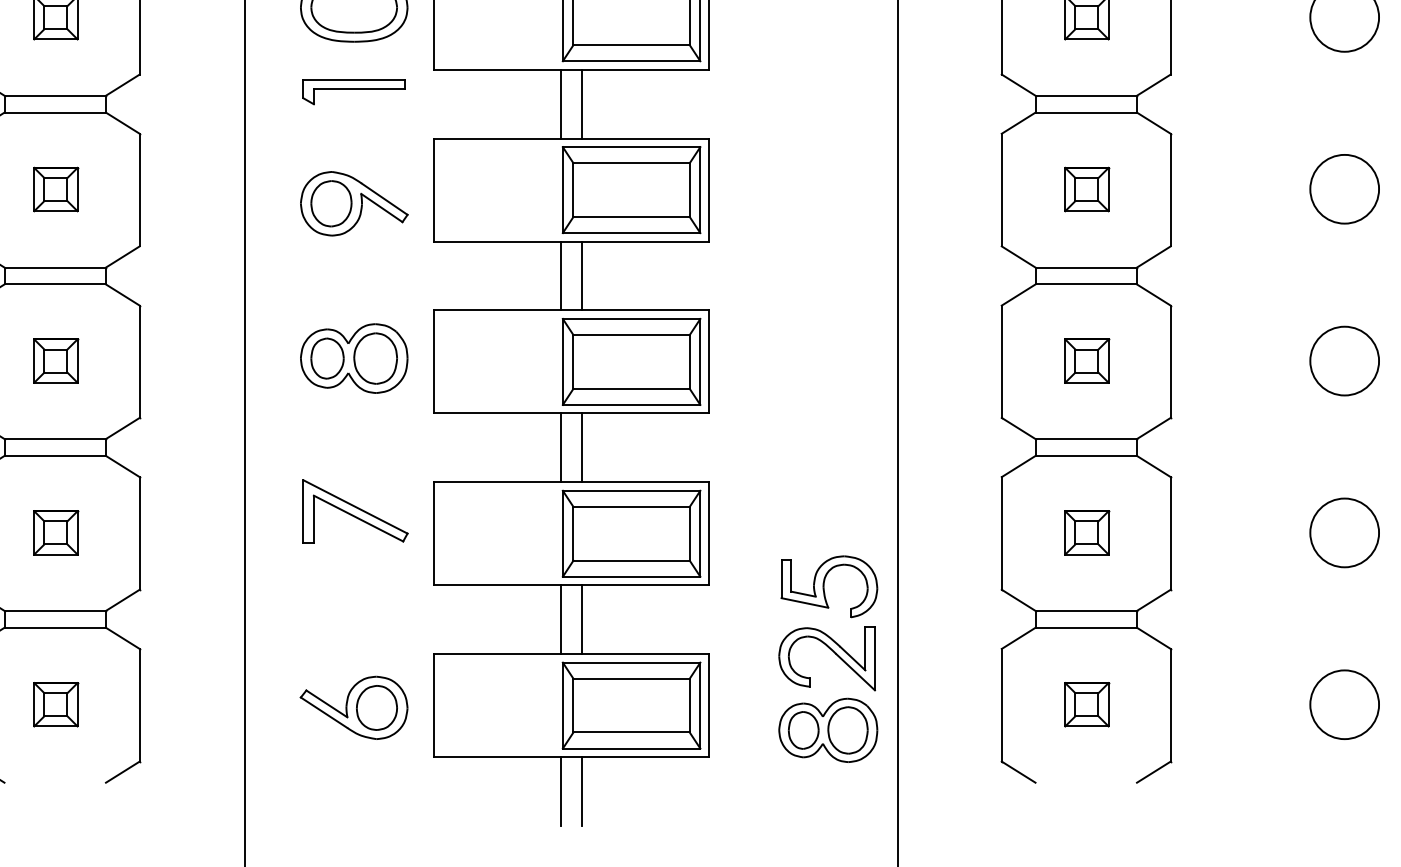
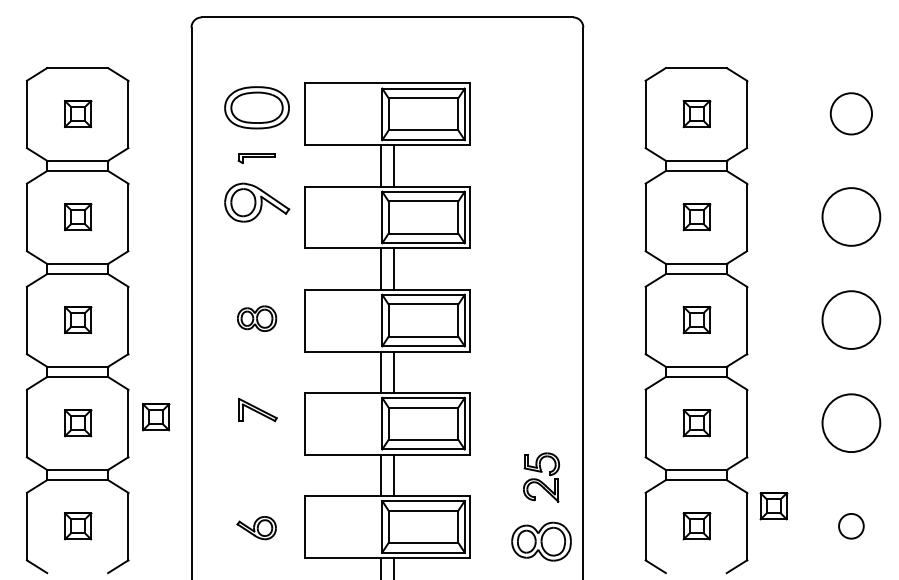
part: (353, 91) -> (256, 158), size x0.6
circle: (1344, 188) -> (851, 216), size x1.4
part: (354, 203) -> (257, 202), moved
part: (353, 358) -> (256, 318), size x0.6
circle: (1344, 360) -> (851, 319), size x1.4
part: (354, 510) -> (257, 409), size x0.6
part: (186, 523) -> (156, 417), added
circle: (1344, 531) -> (851, 422), size x1.4
part: (828, 623) -> (541, 477), size x0.6
part: (1214, 671) -> (773, 506), added
circle: (1344, 703) -> (851, 525), size x0.6
part: (353, 706) -> (256, 527), size x0.6

